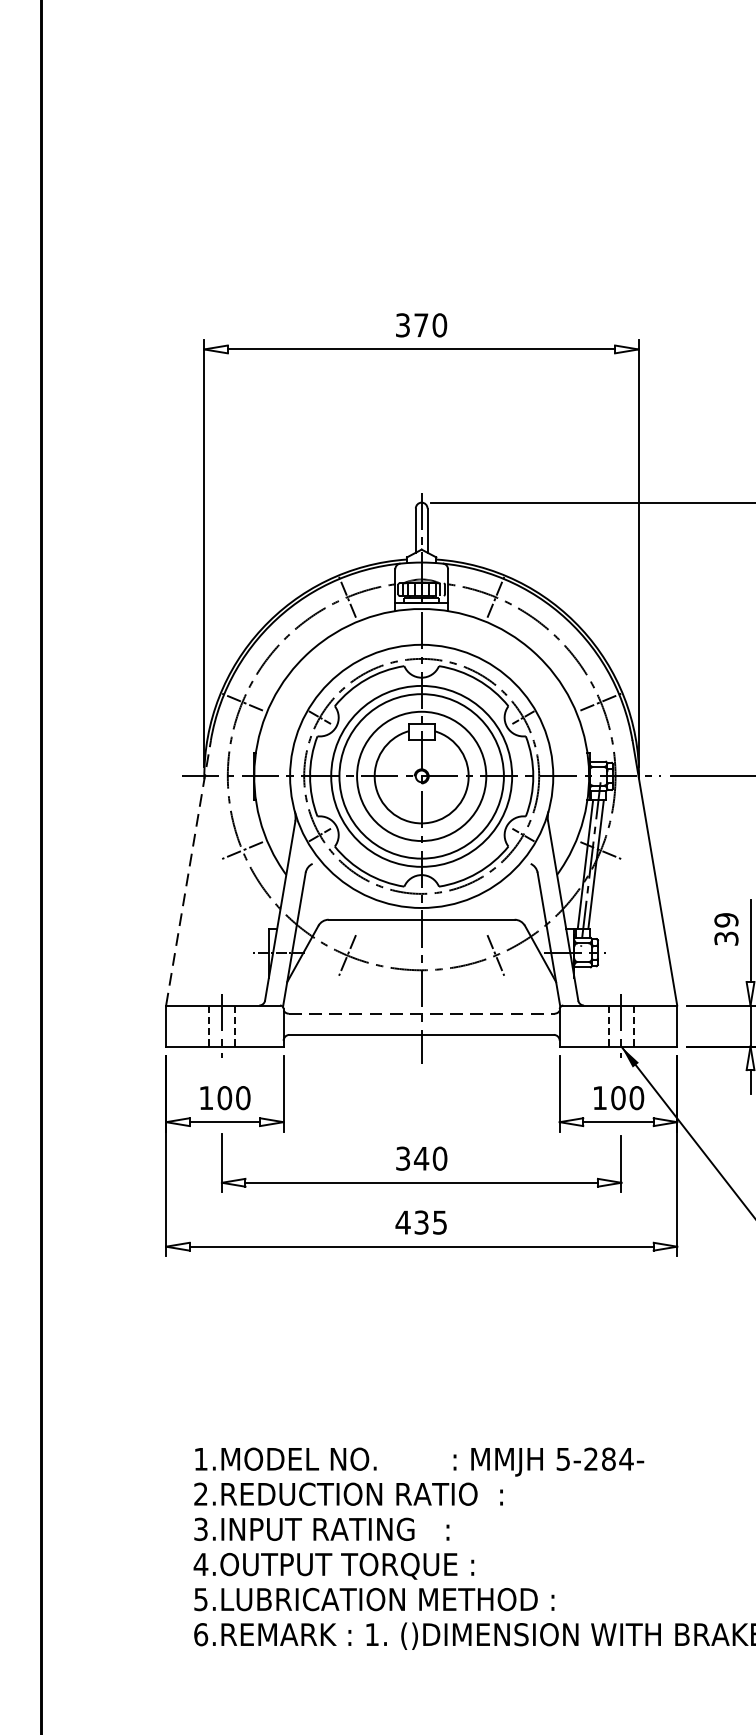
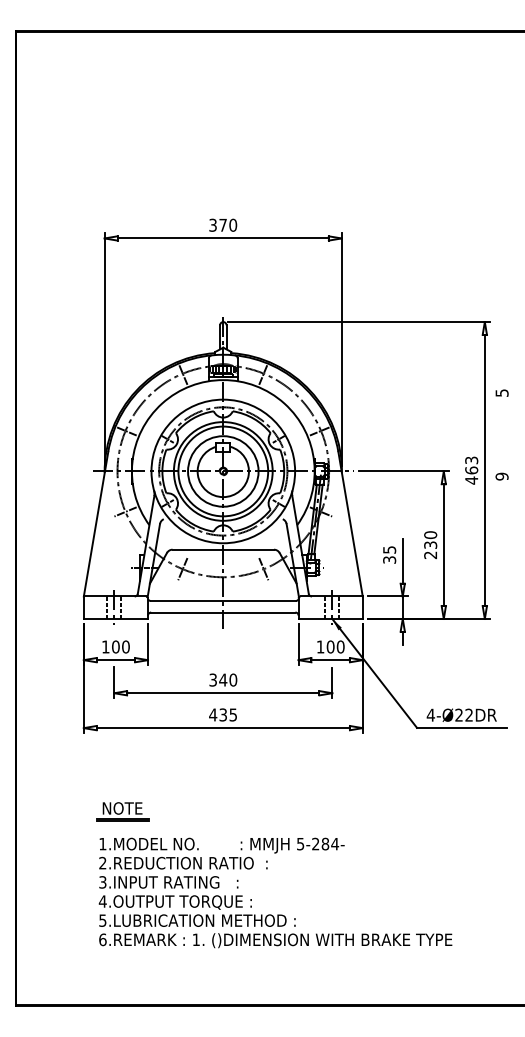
line: (189, 871) -> (96, 523), dashed -> solid
text: (726, 919) -> (389, 549), 39 -> 35
line: (422, 1012) -> (223, 600), dashed -> solid
part: (236, 1399) -> (122, 811), added

